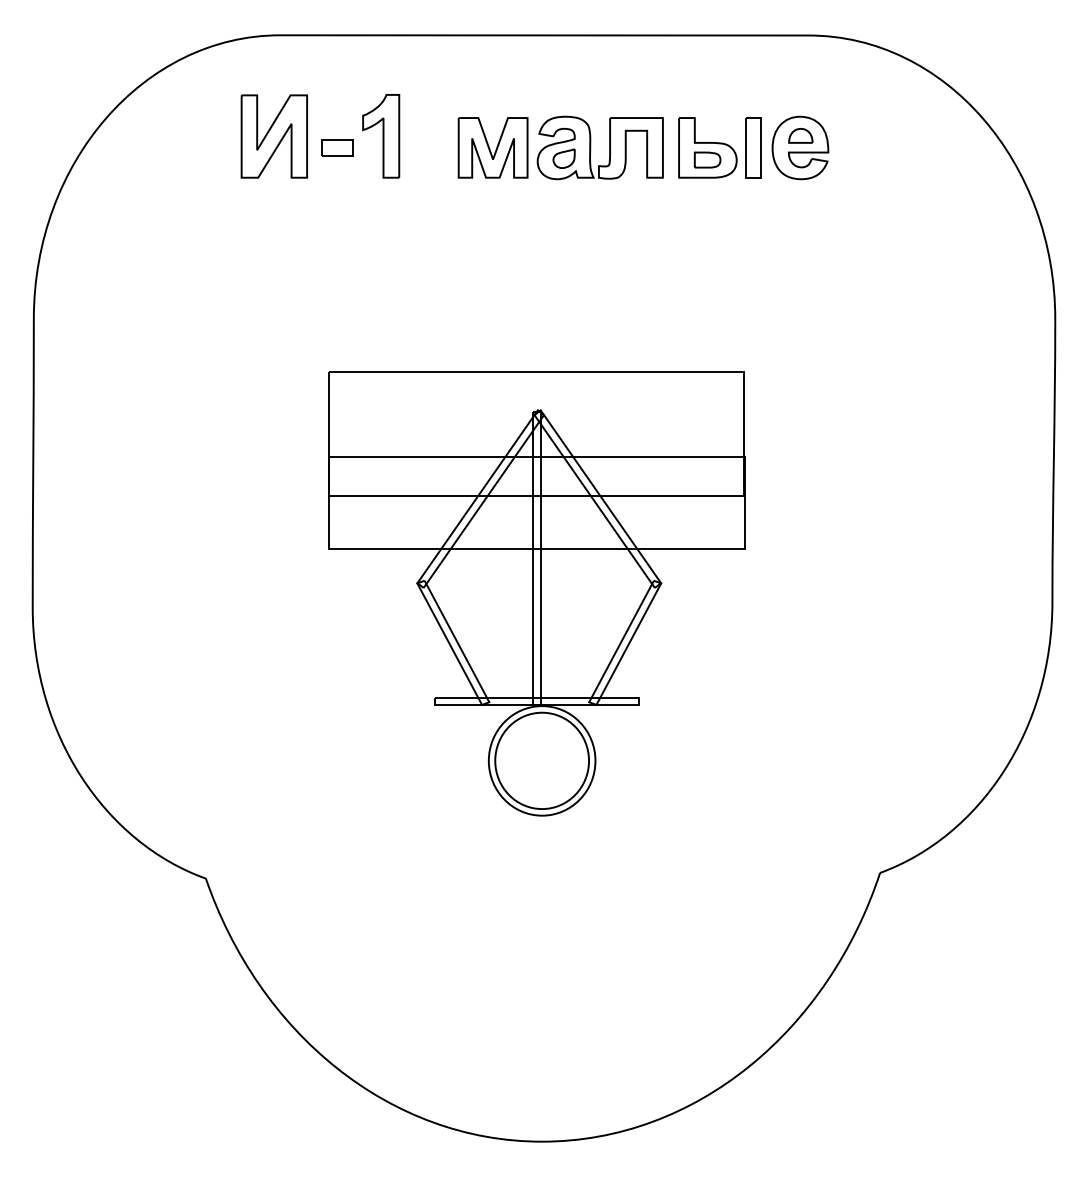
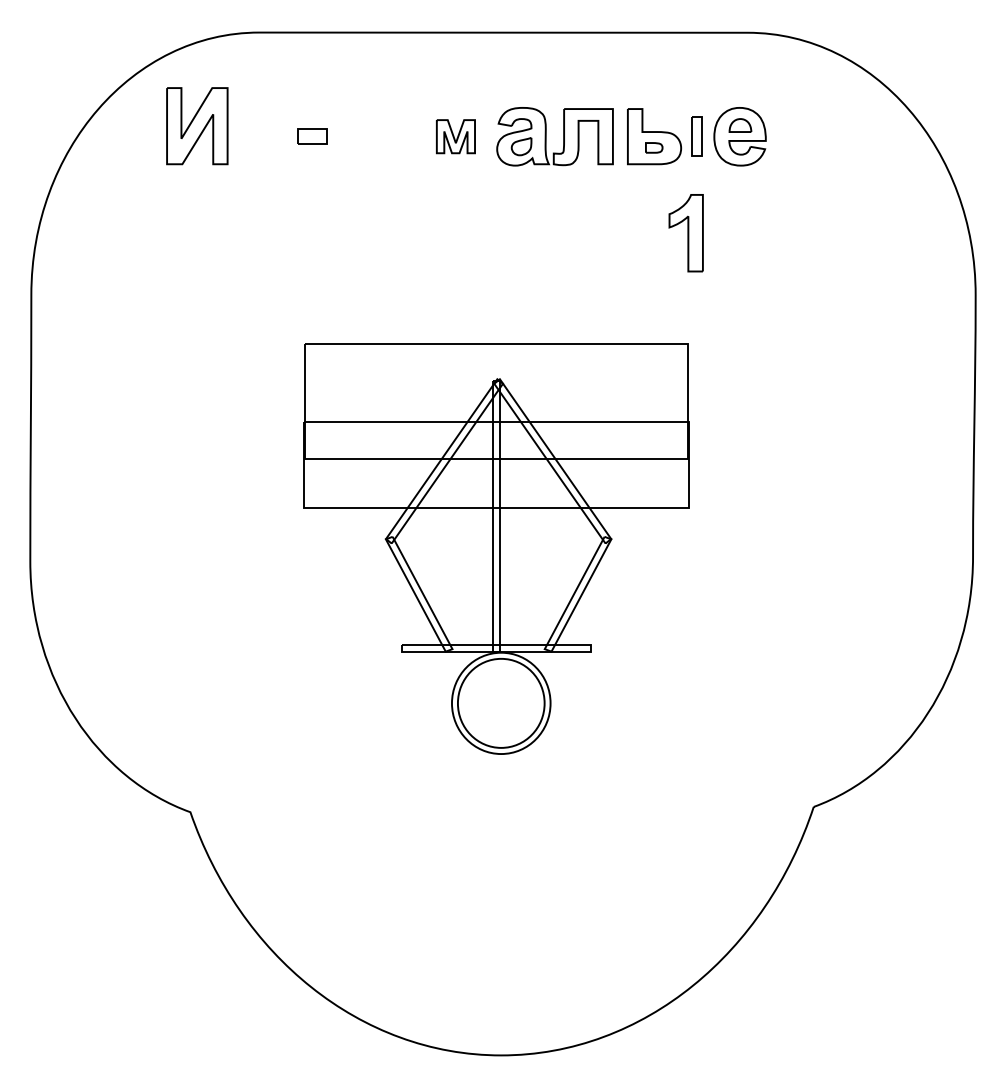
part: (273, 136) -> (196, 126), moved
part: (381, 136) -> (686, 233), moved
part: (492, 147) -> (455, 136), size x0.6
part: (753, 147) -> (696, 136), size x0.7
part: (707, 159) -> (654, 147), size x0.7

